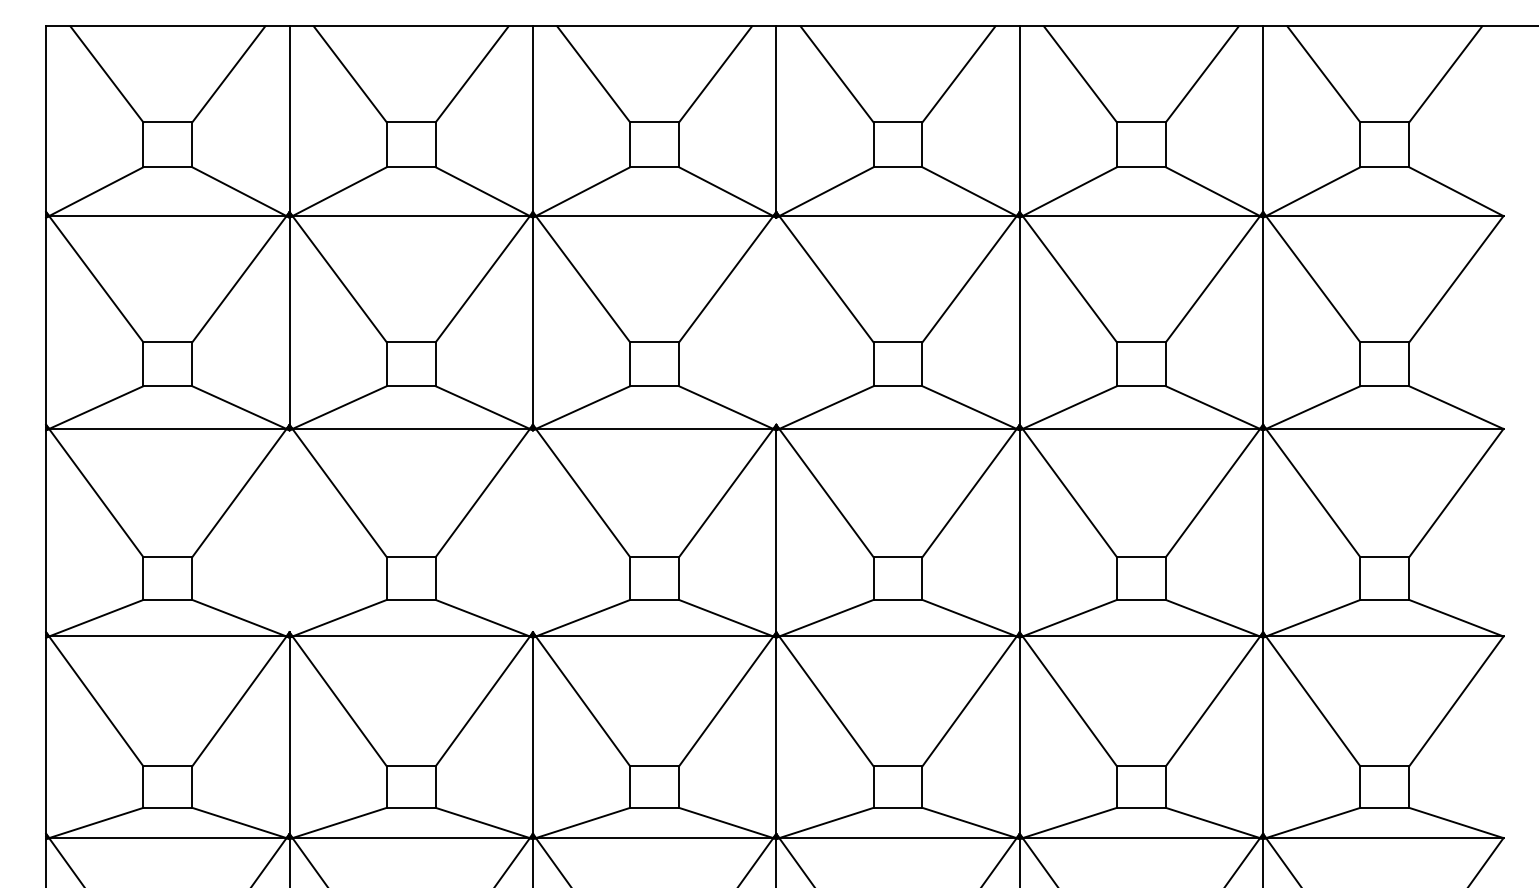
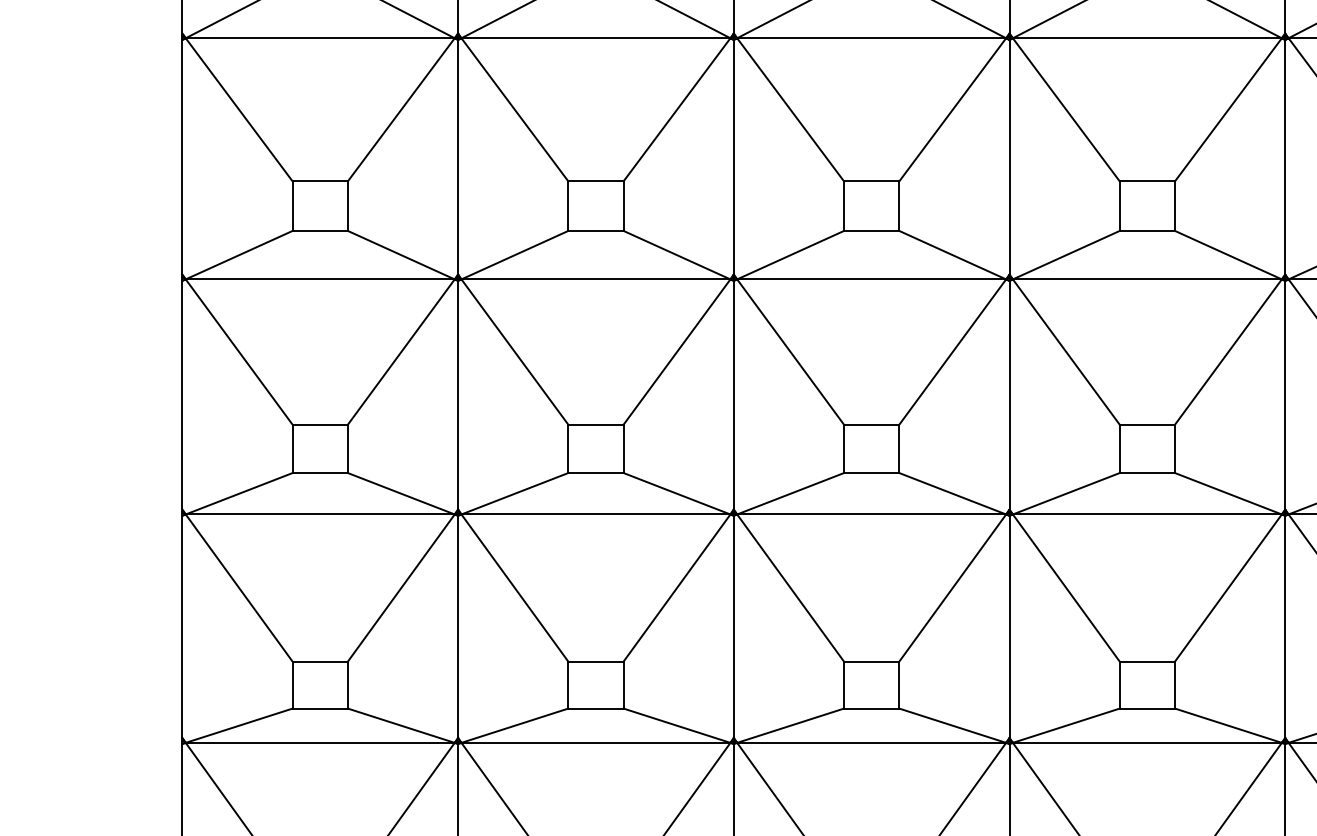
line: (776, 320) -> (1009, 156), added
line: (289, 531) -> (458, 395), added
line: (532, 531) -> (733, 395), added

